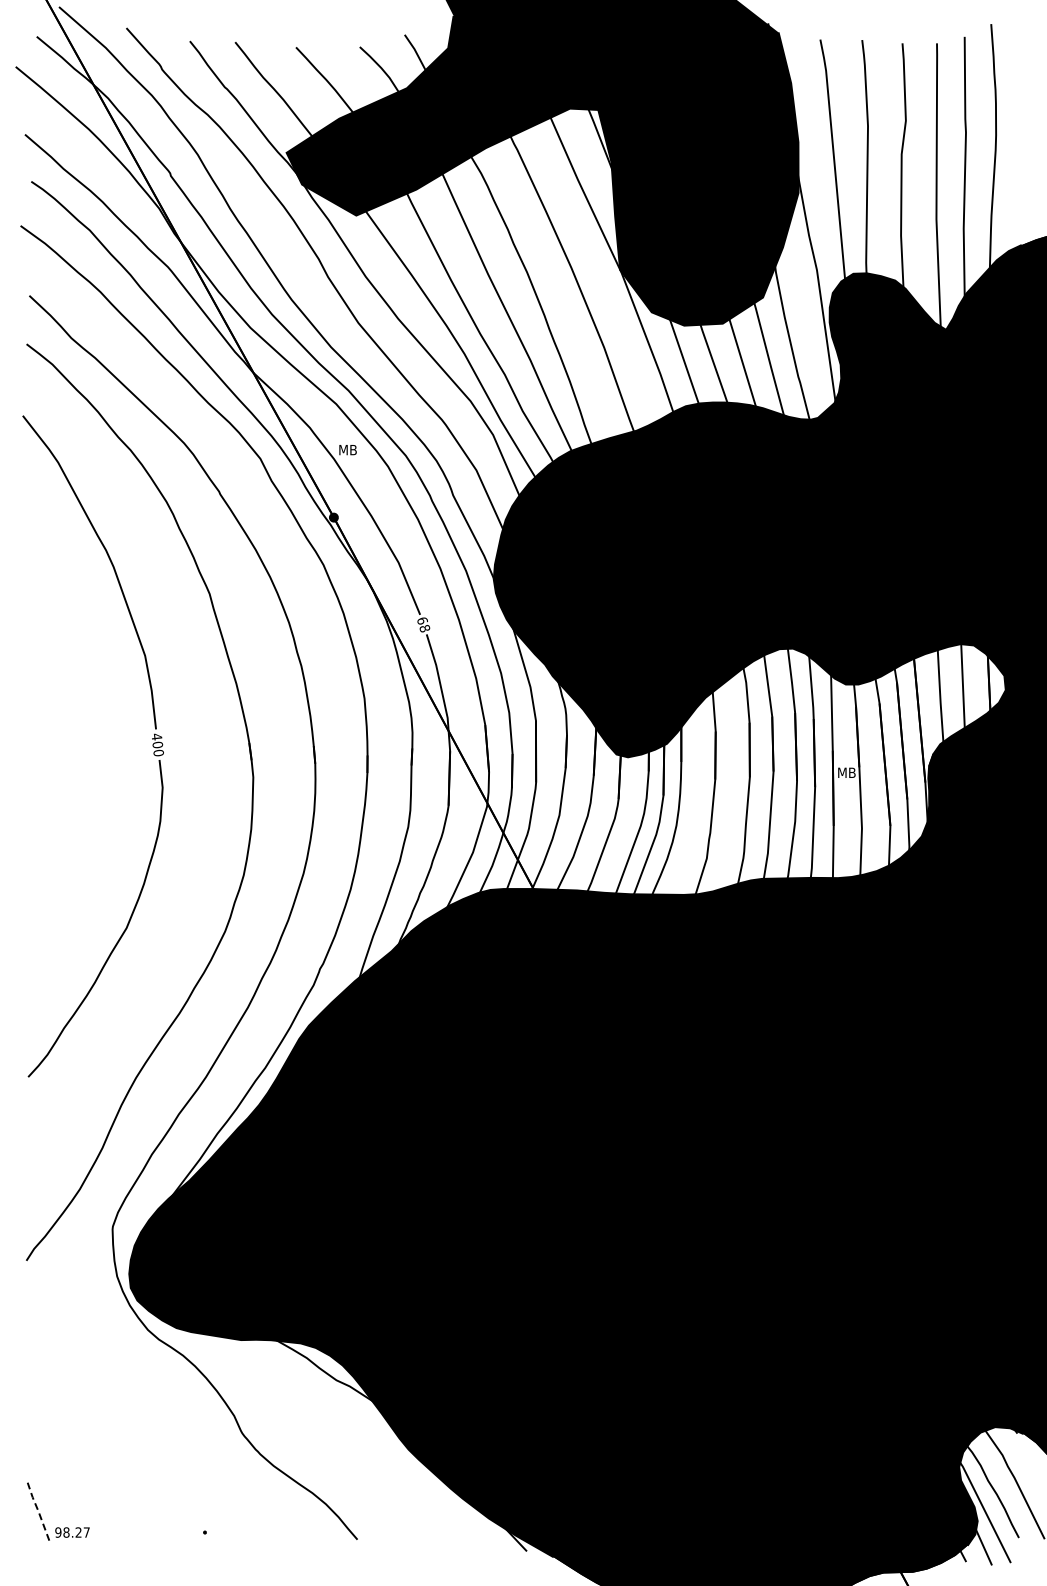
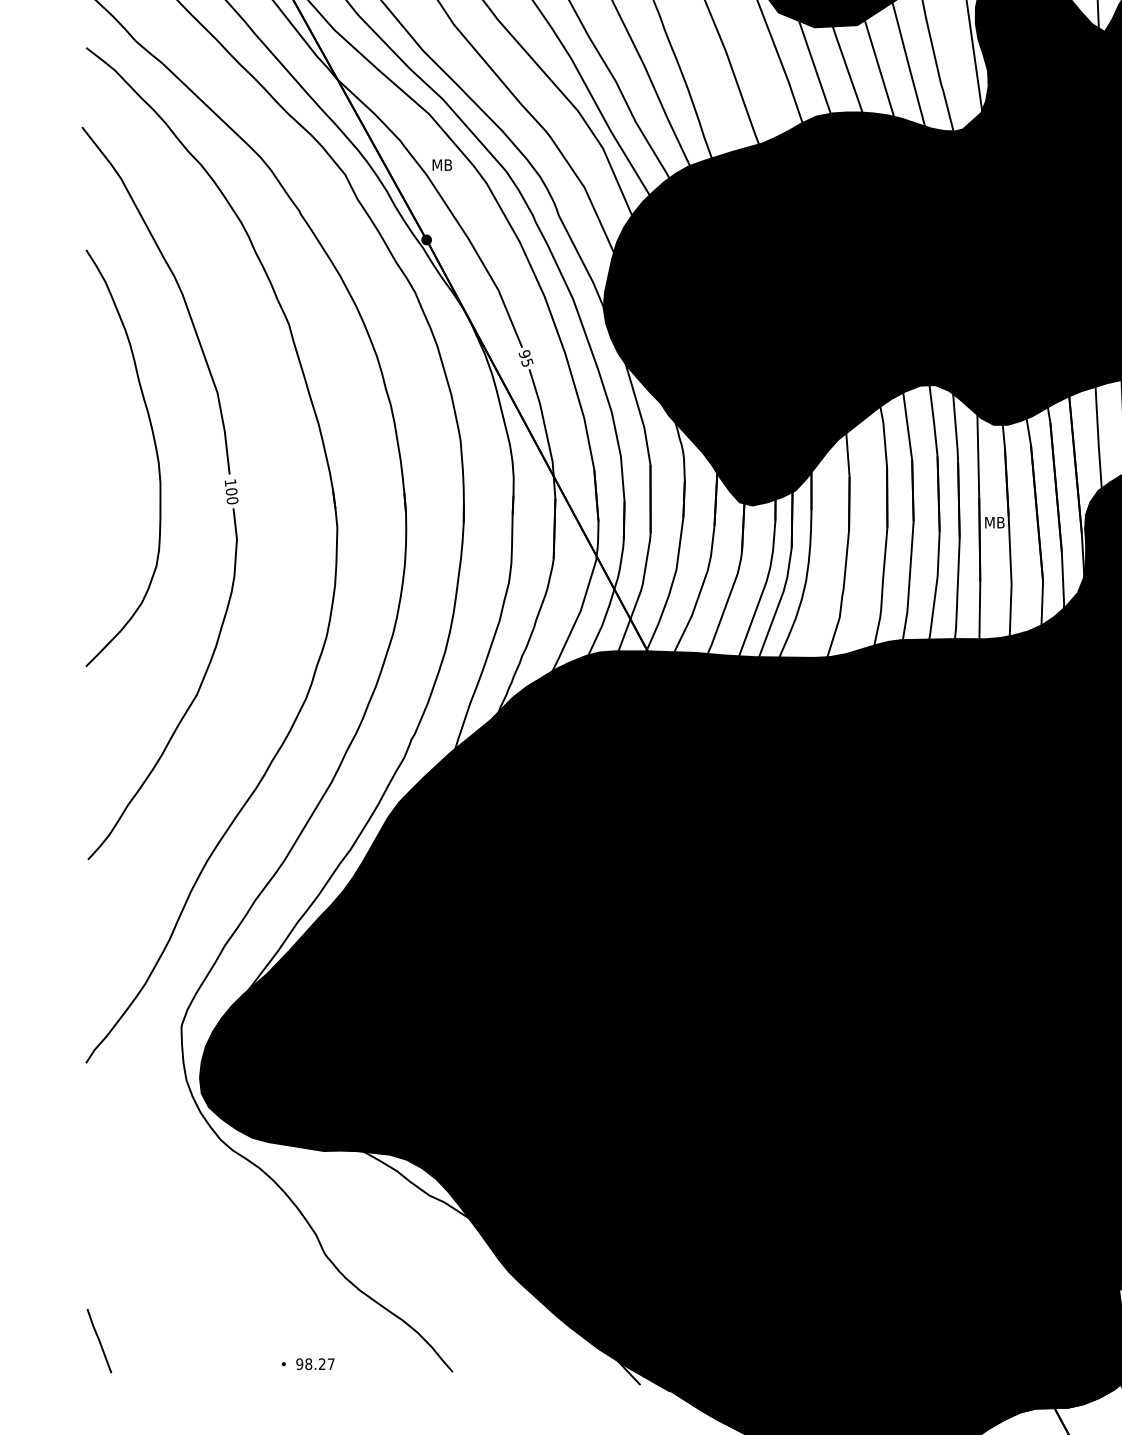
text: (423, 624) -> (525, 358), 68 -> 95
curve: (89, 711) -> (155, 454), added
text: (156, 736) -> (230, 482), 400 -> 100
line: (38, 1511) -> (99, 1340), dashed -> solid
text: (72, 1532) -> (315, 1364), moved

